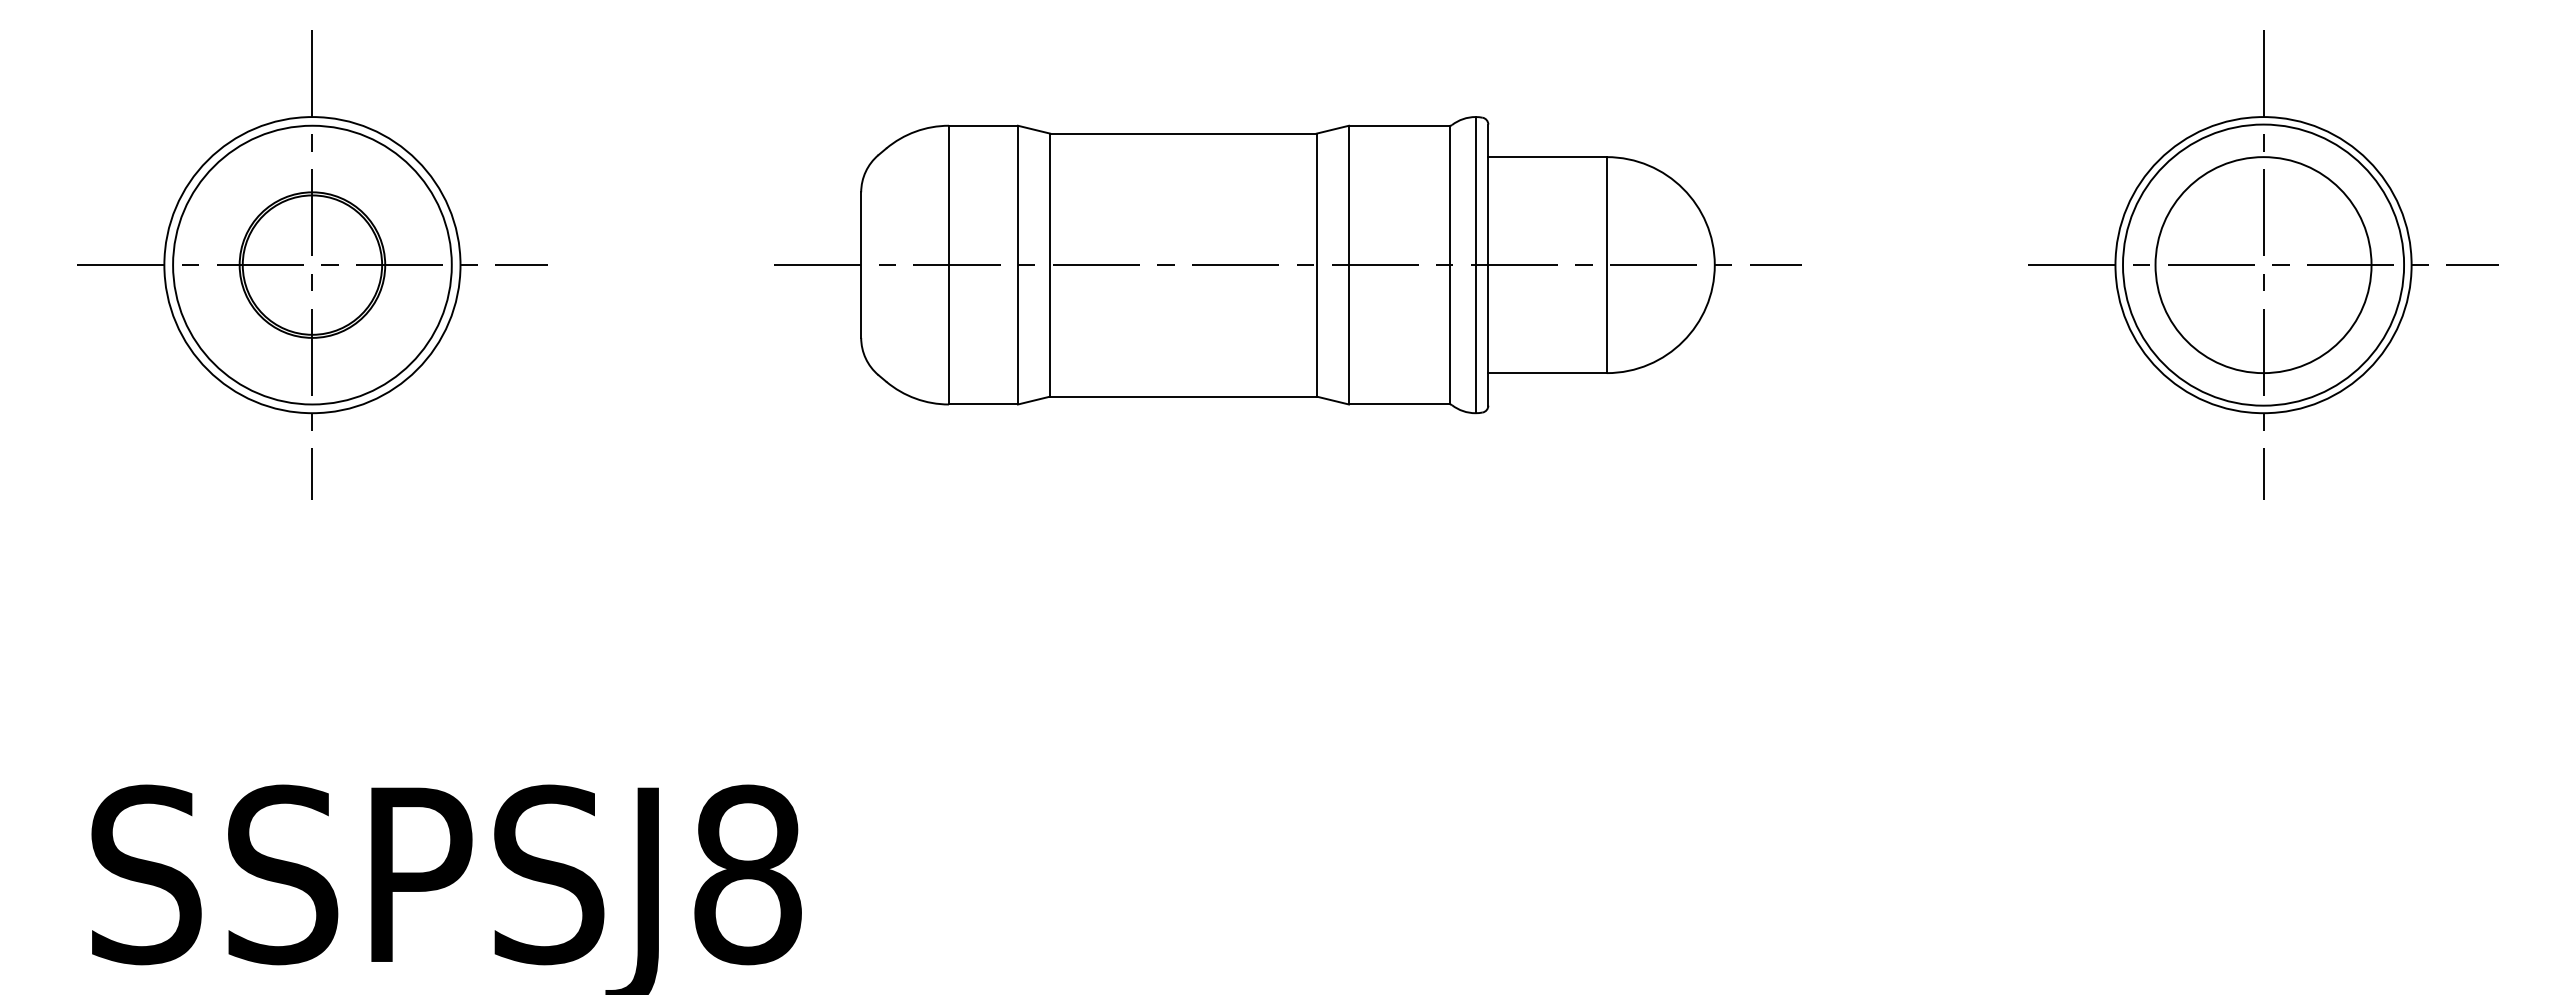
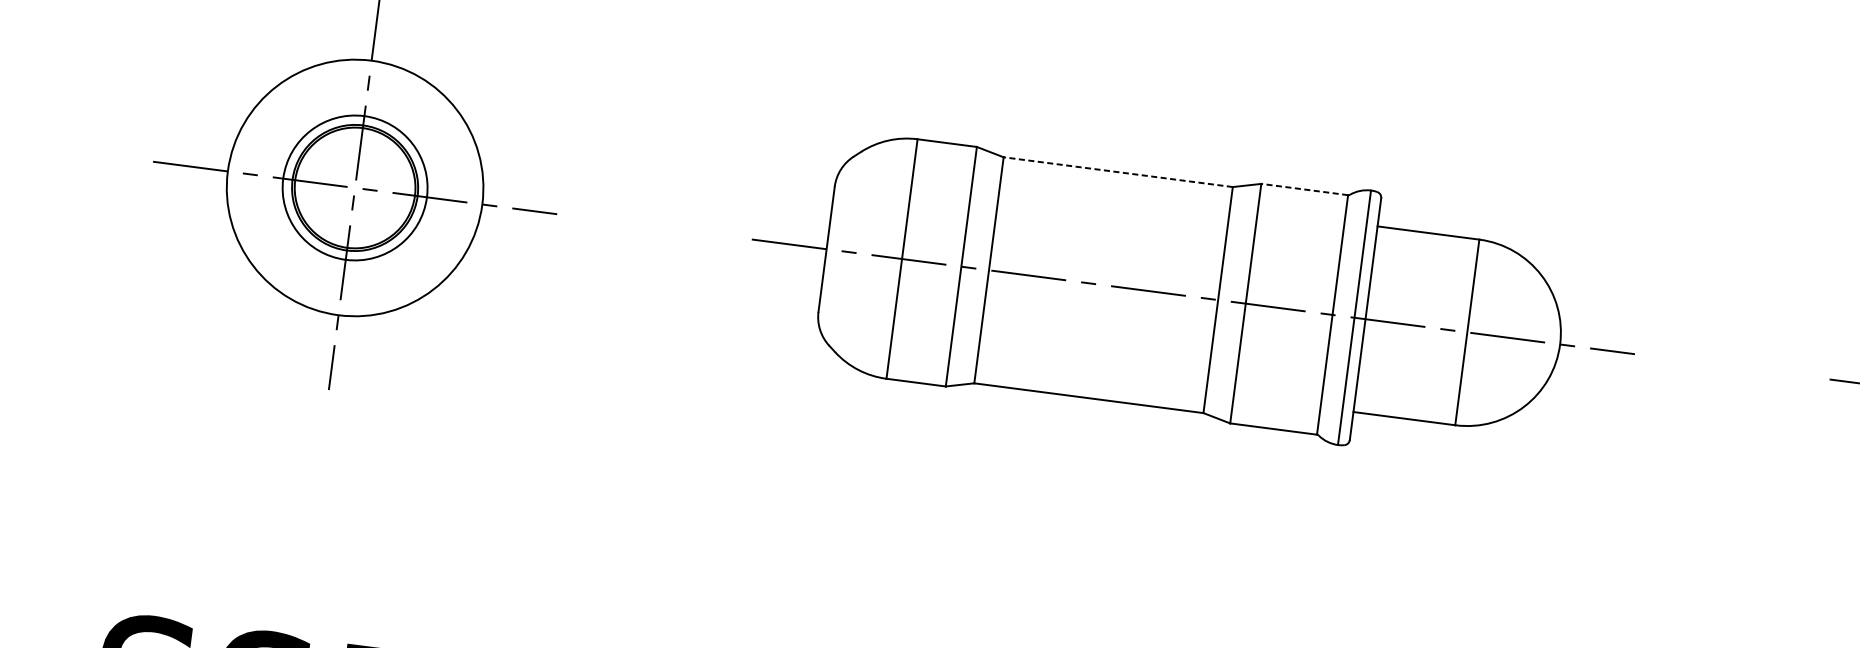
line: (1399, 125) -> (1304, 189), solid -> dashed
line: (1182, 133) -> (1117, 171), solid -> dashed
circle: (312, 264) -> (355, 187), size x0.6

